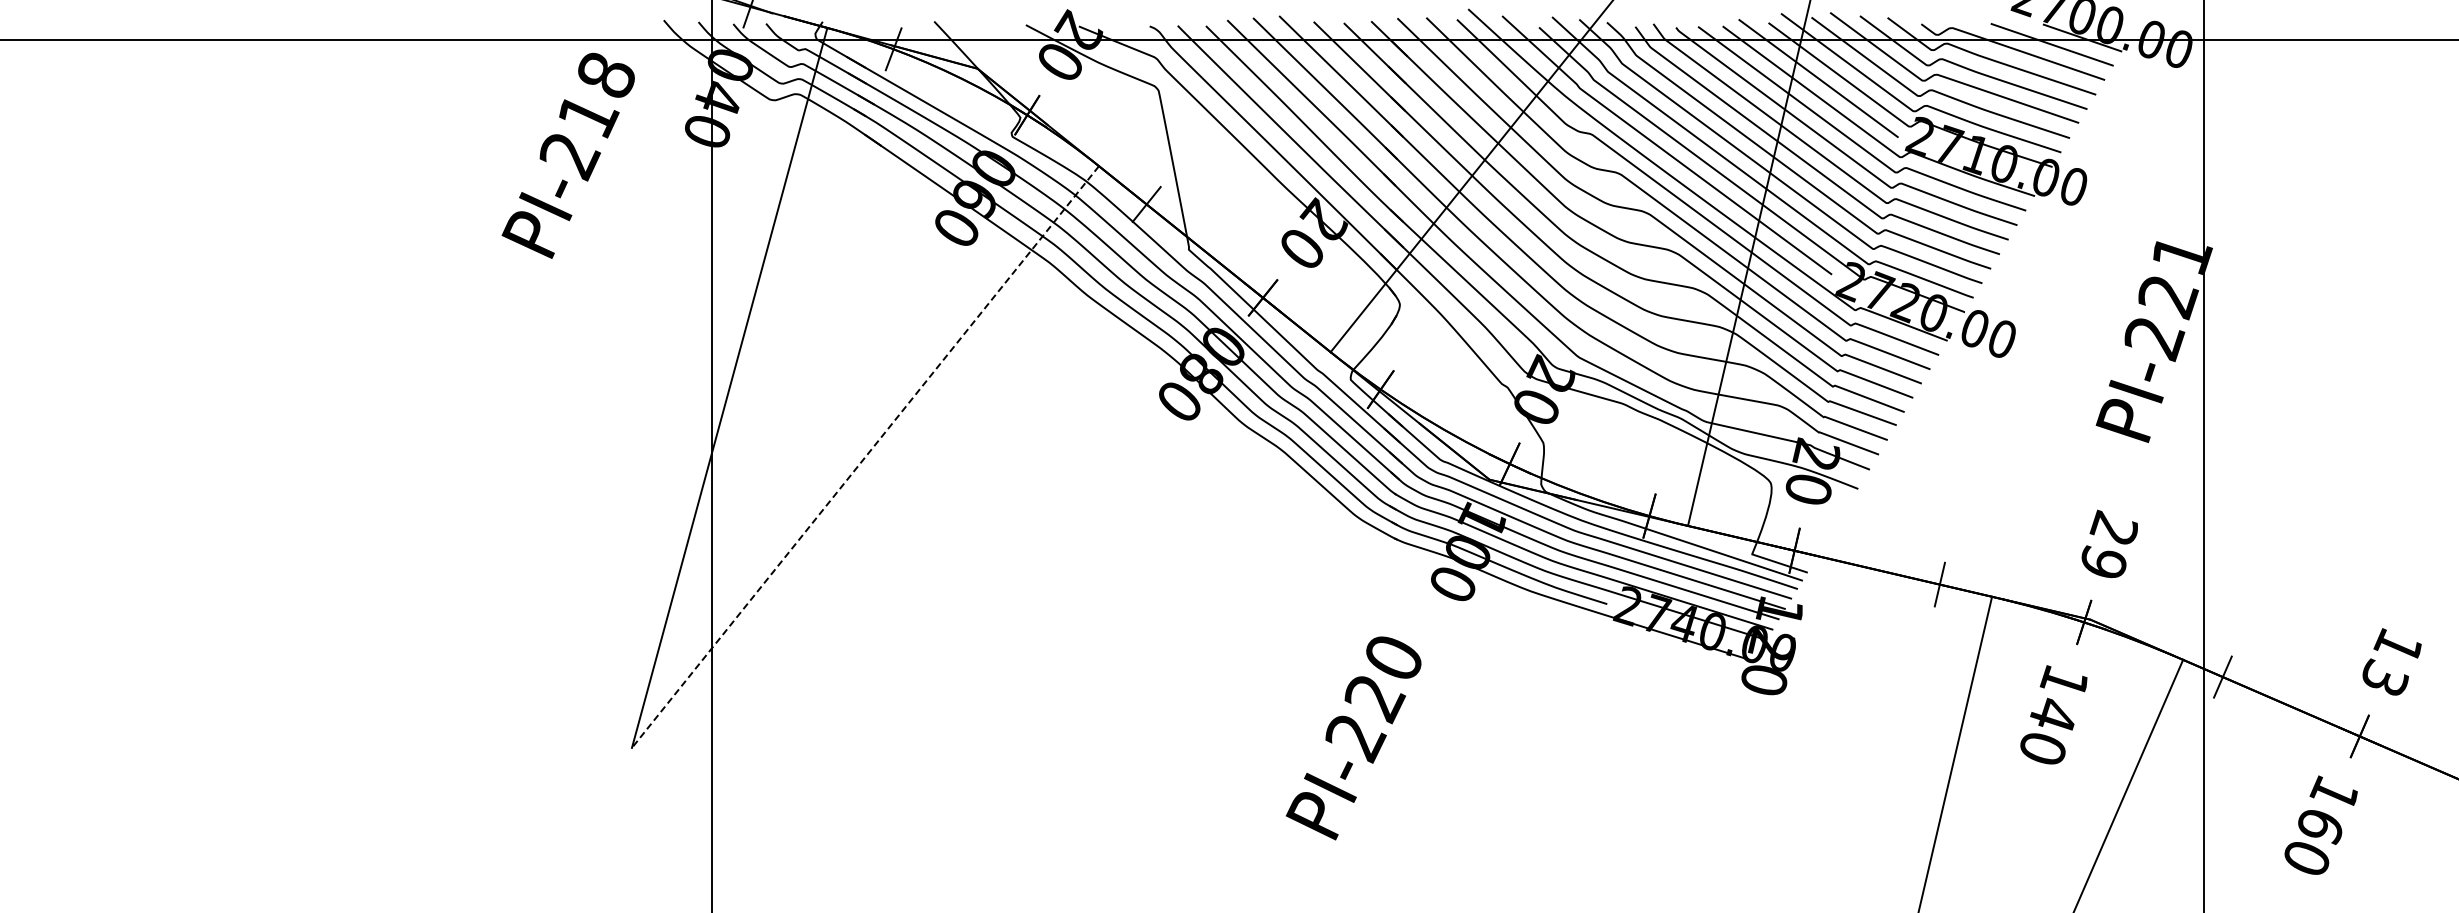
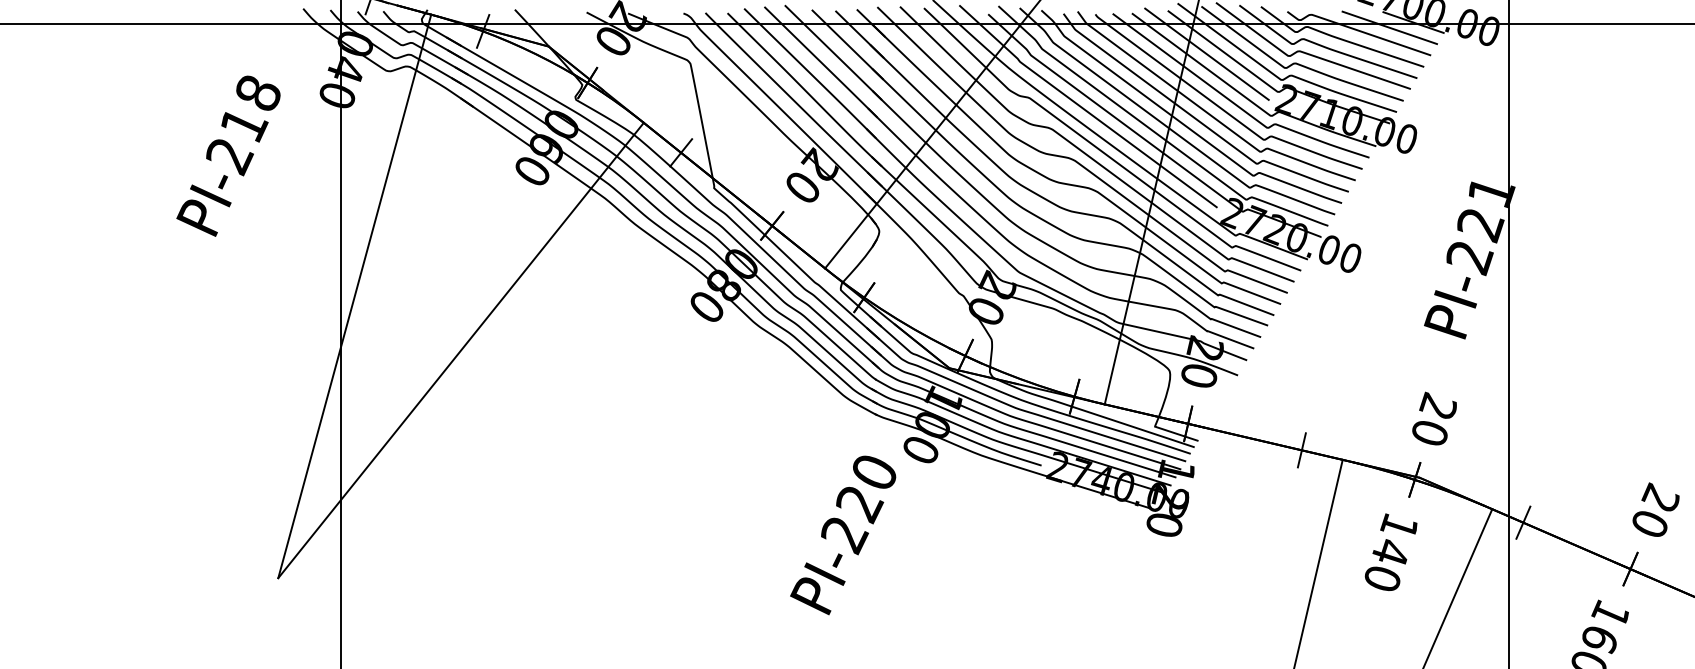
text: (567, 155) -> (227, 155), moved
line: (865, 457) -> (461, 350), dashed -> solid
text: (2103, 561) -> (1429, 432), 29 -> 20
text: (2392, 660) -> (1656, 509), 13 -> 20
text: (1353, 738) -> (842, 535), moved

